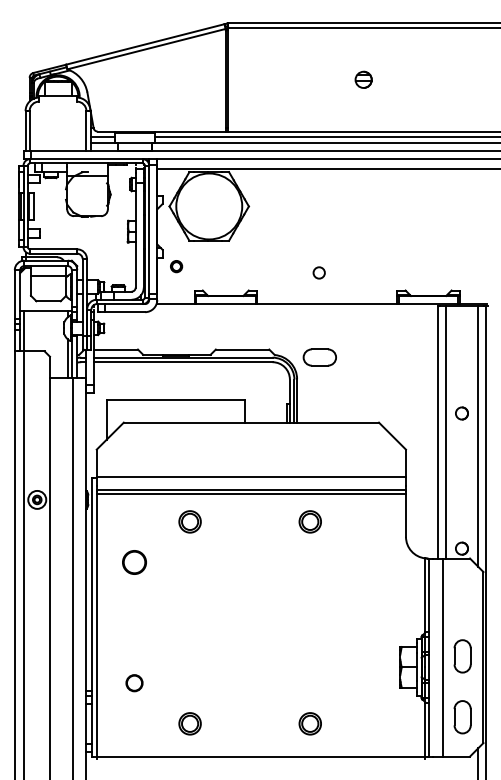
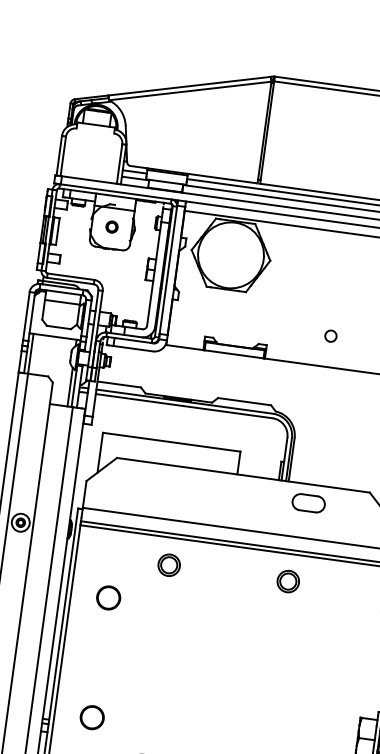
part: (176, 266) -> (112, 227), moved
part: (319, 357) -> (308, 503), moved
circle: (134, 682) -> (92, 716), size x1.43

